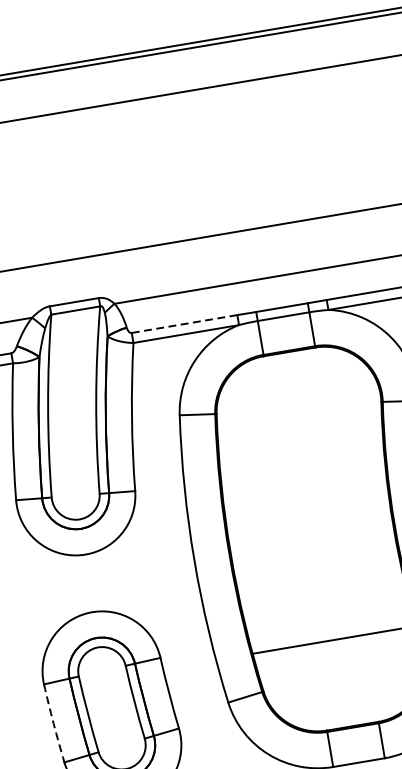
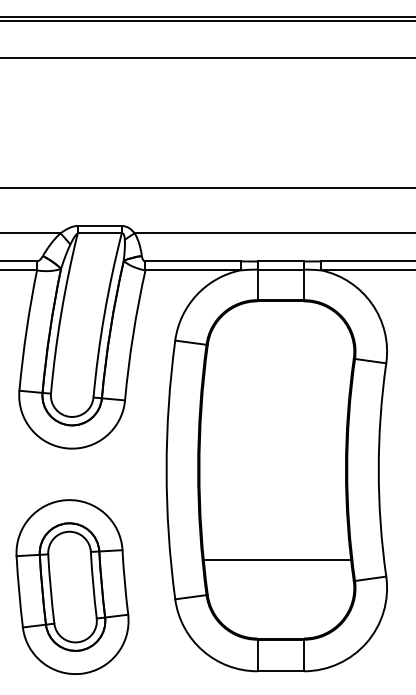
line: (185, 324) -> (193, 261), dashed -> solid
arc: (53, 723) -> (19, 591), dashed -> solid

